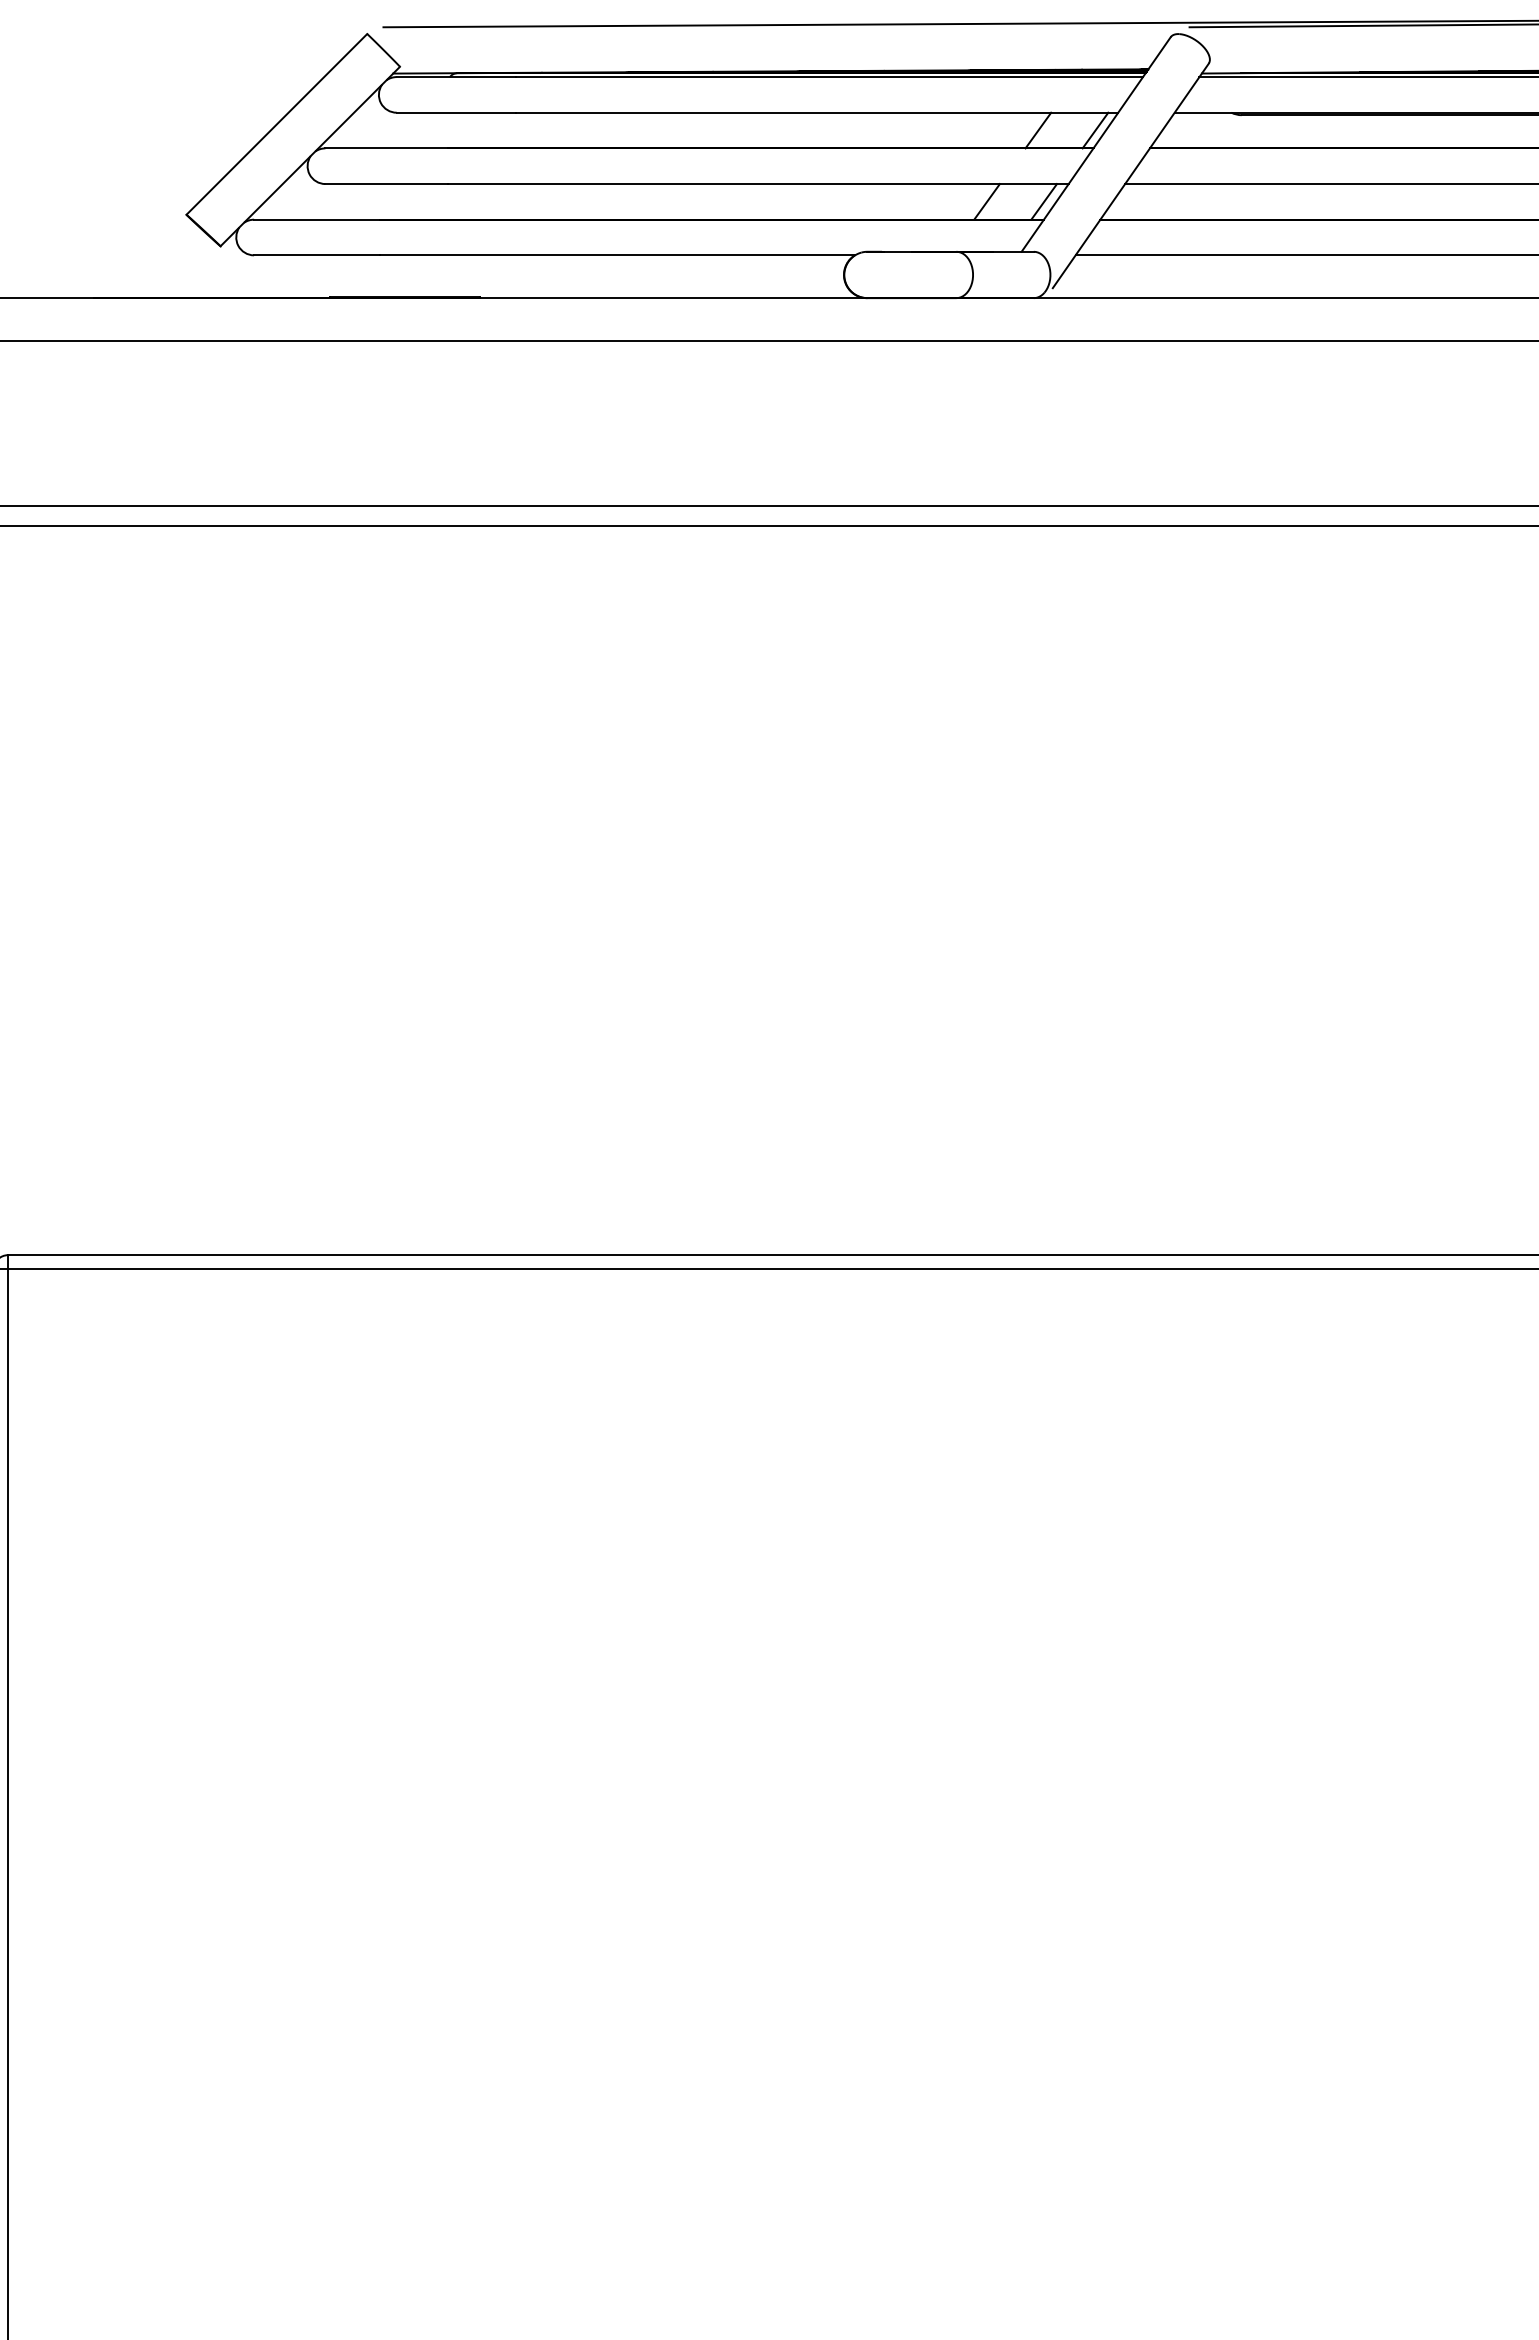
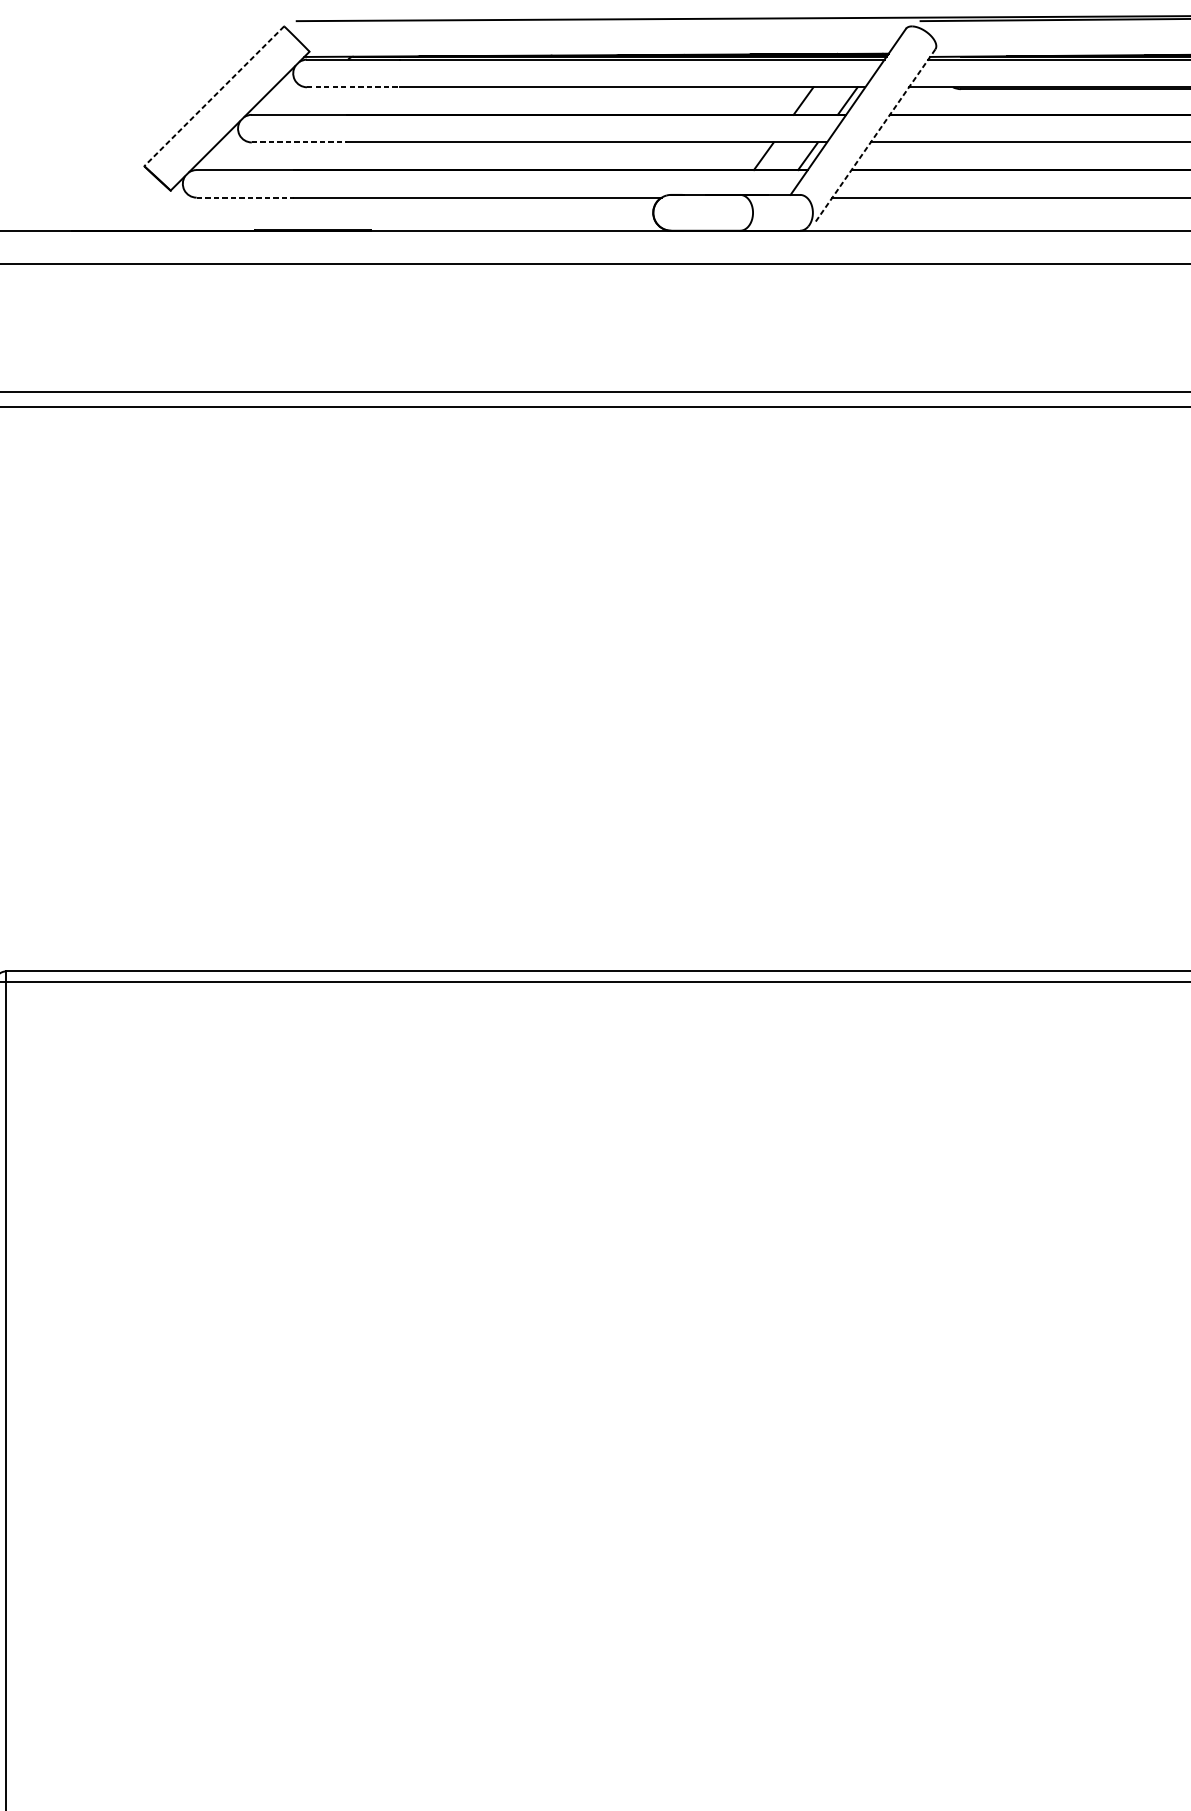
line: (456, 112) -> (353, 87), solid -> dashed
line: (276, 124) -> (213, 96), solid -> dashed
line: (1130, 175) -> (874, 135), solid -> dashed
line: (387, 184) -> (299, 142), solid -> dashed
line: (317, 255) -> (245, 197), solid -> dashed

